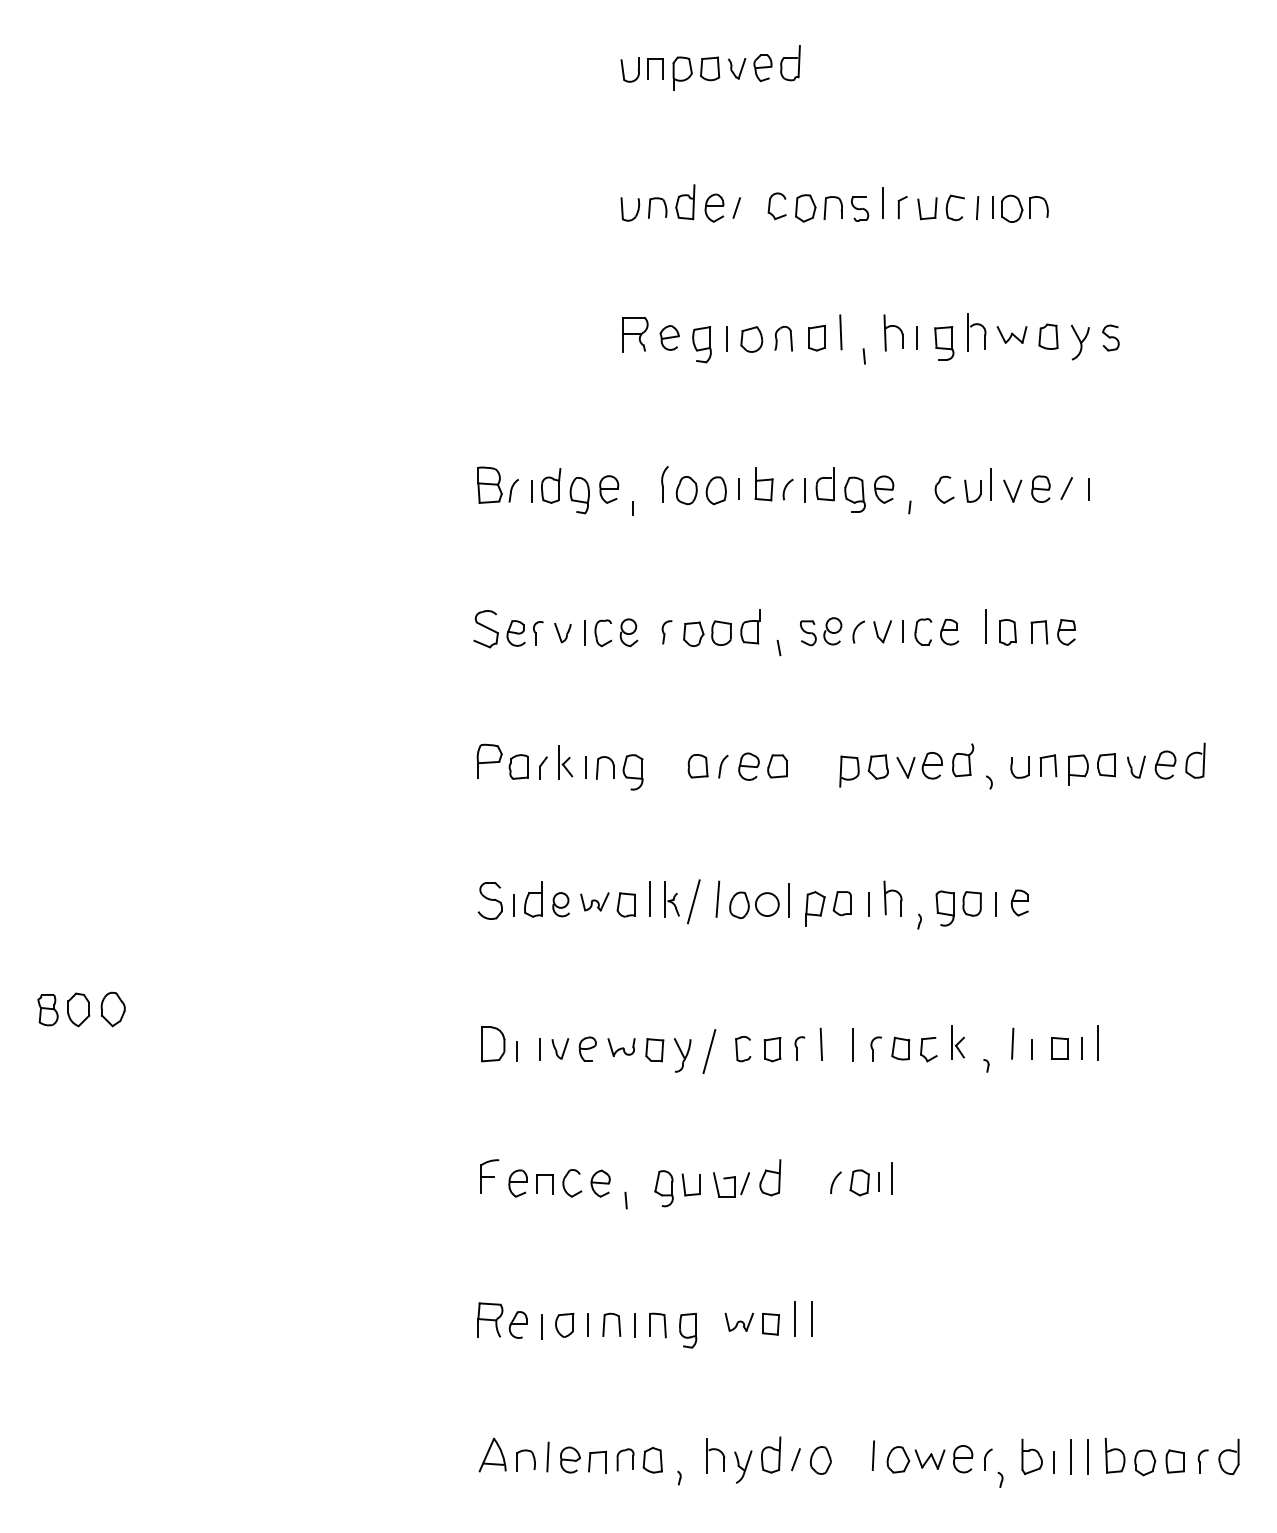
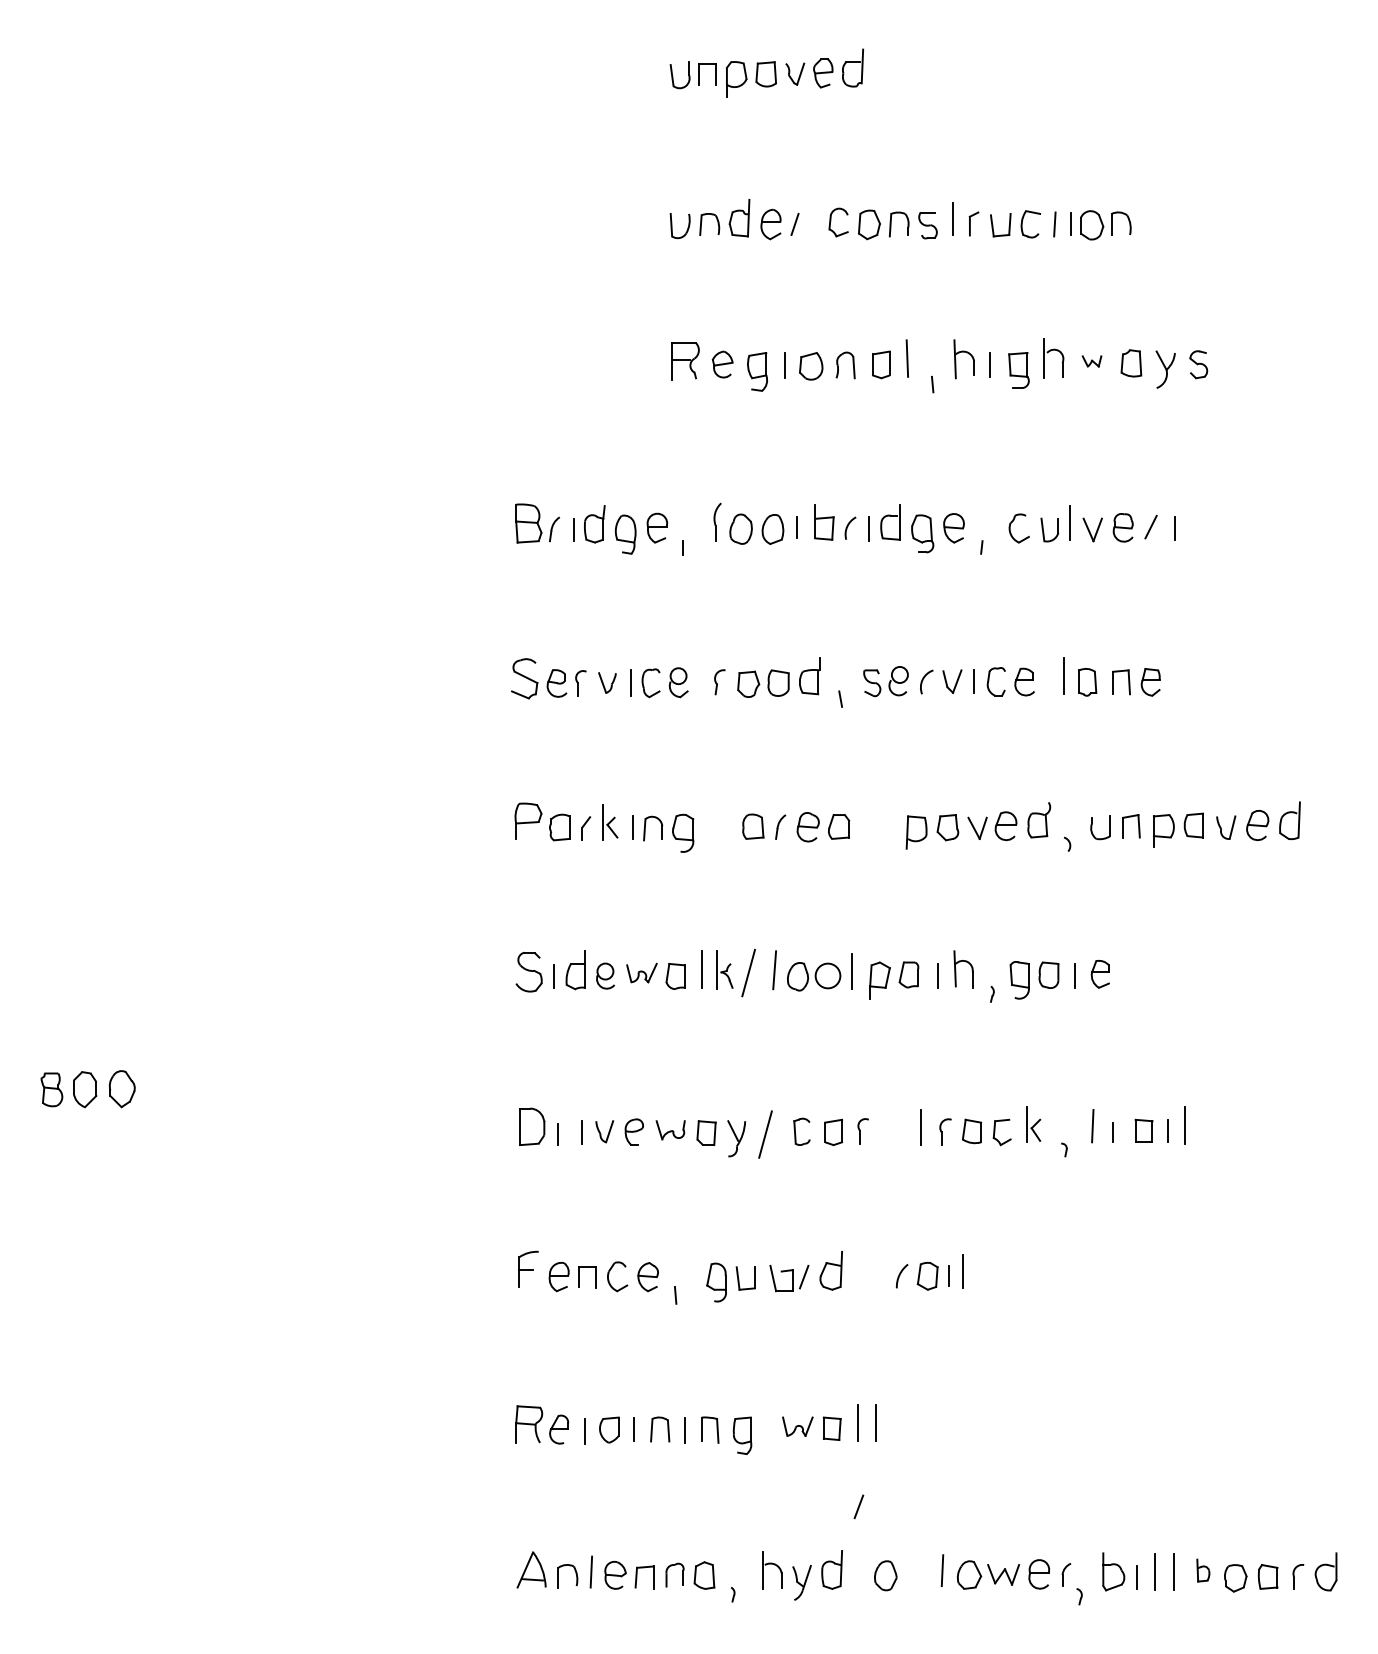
part: (1011, 335) -> (1091, 361), size x0.6
line: (821, 1044) -> (886, 1126), removed
part: (1115, 1455) -> (1203, 1570), size x0.6
line: (795, 1459) -> (858, 1506), moved

